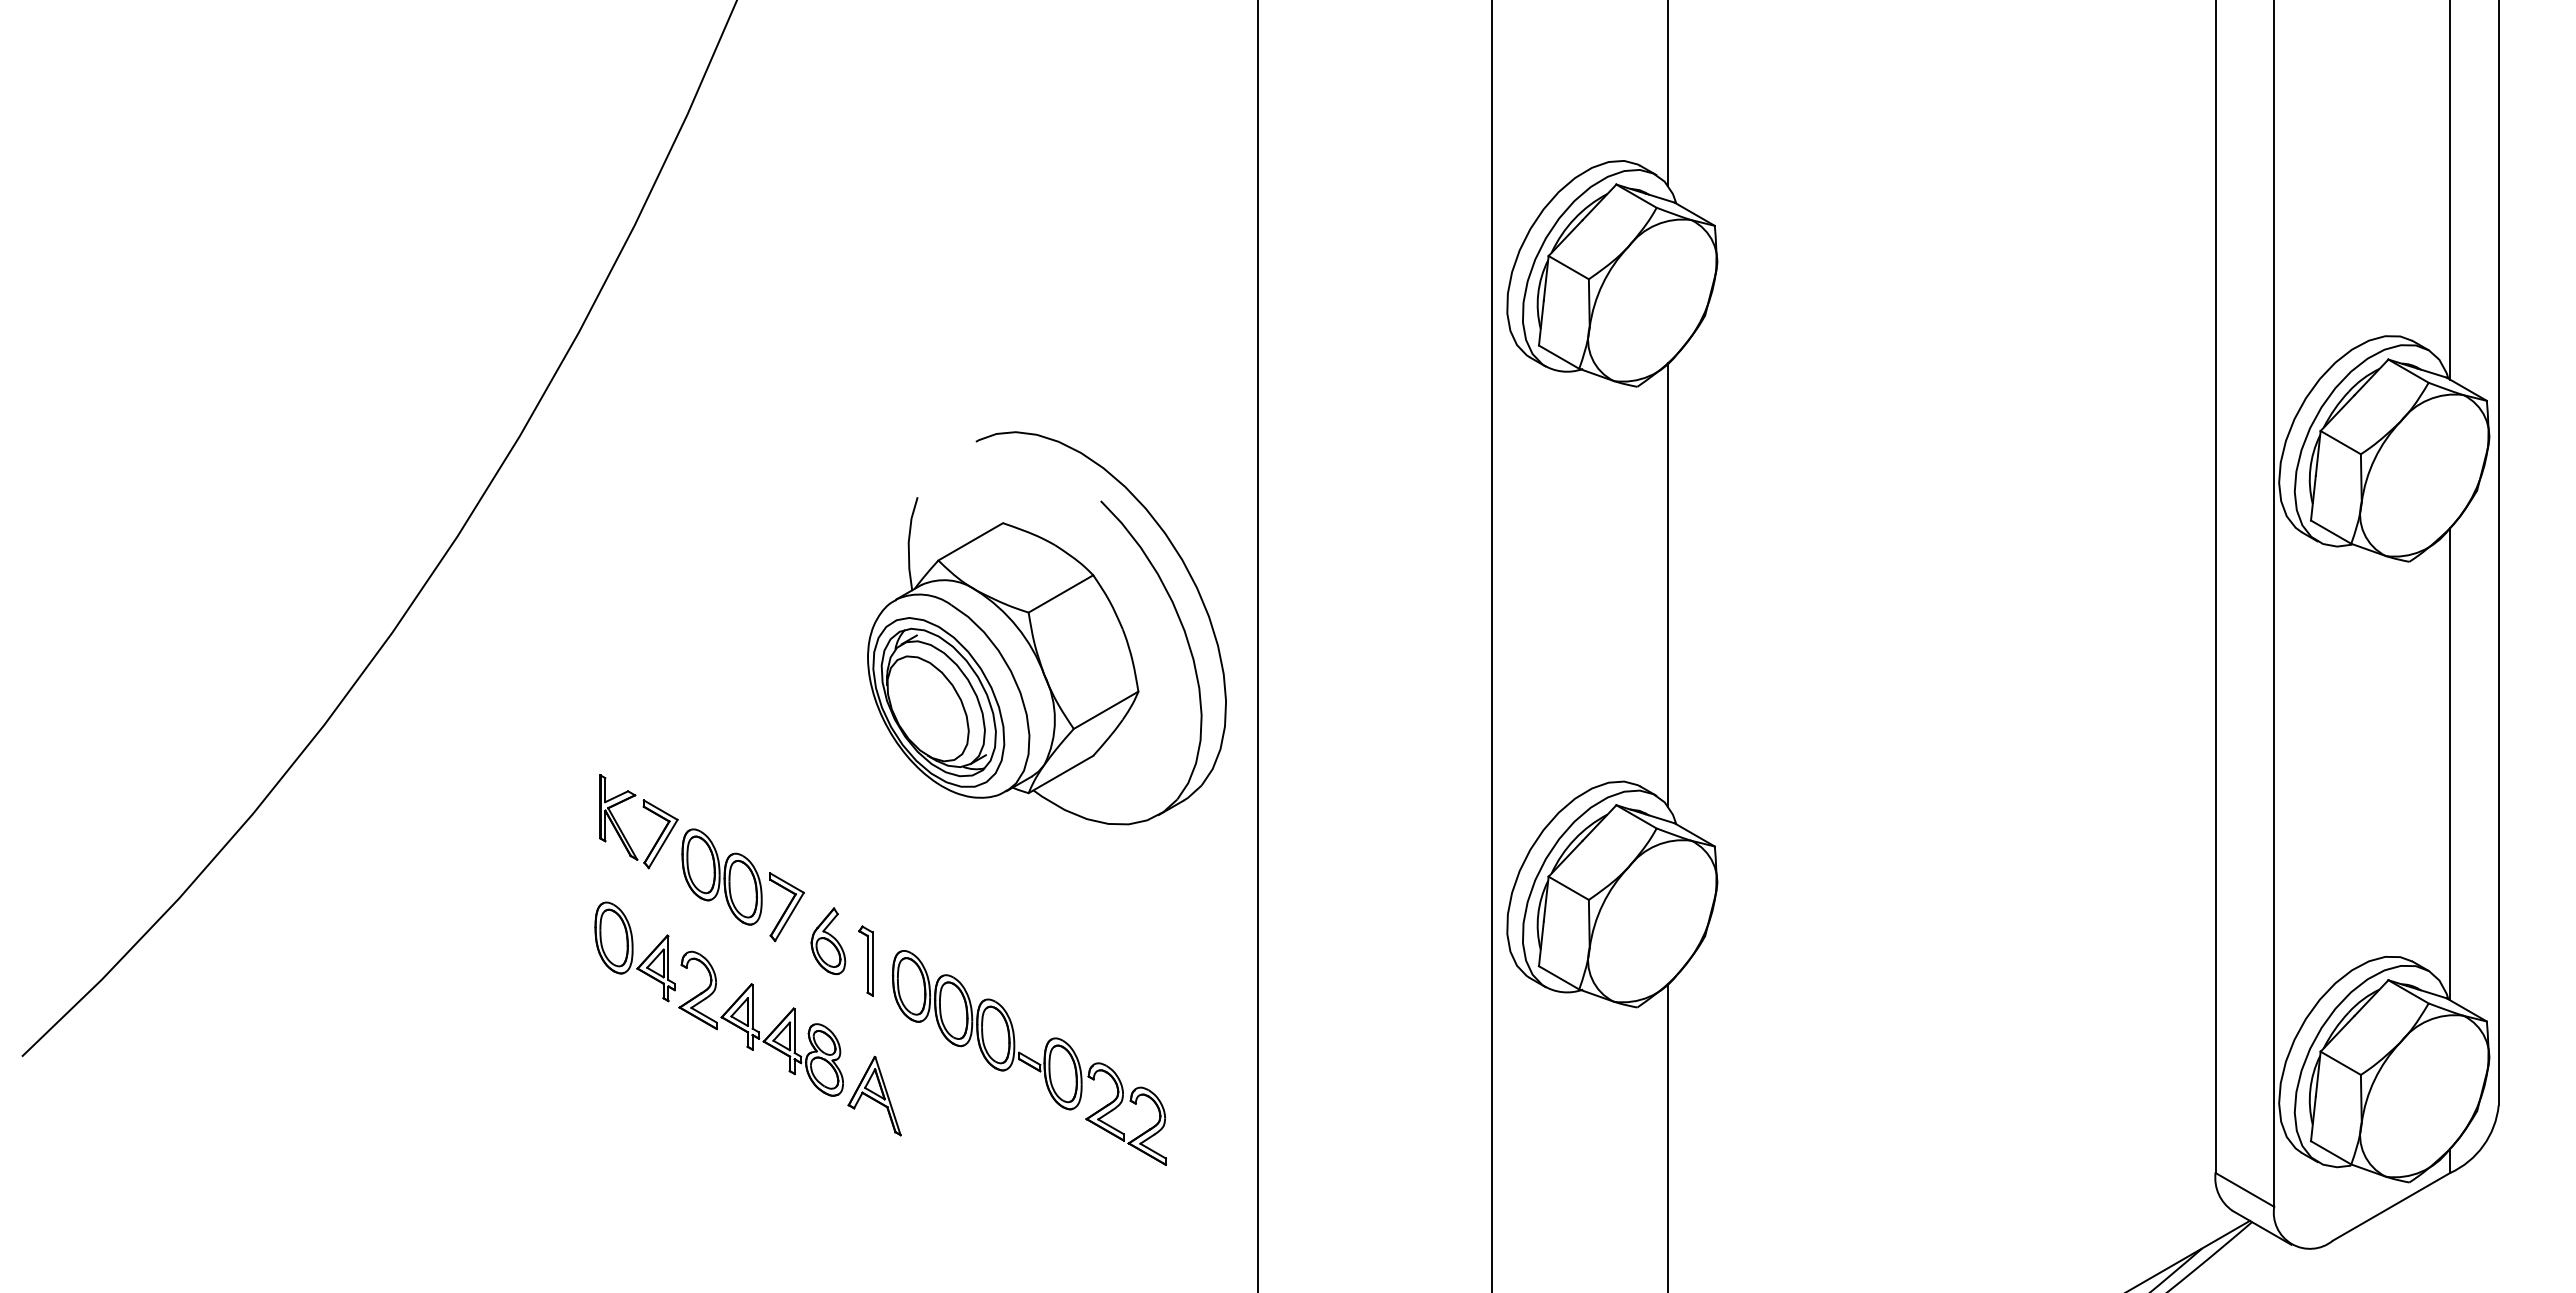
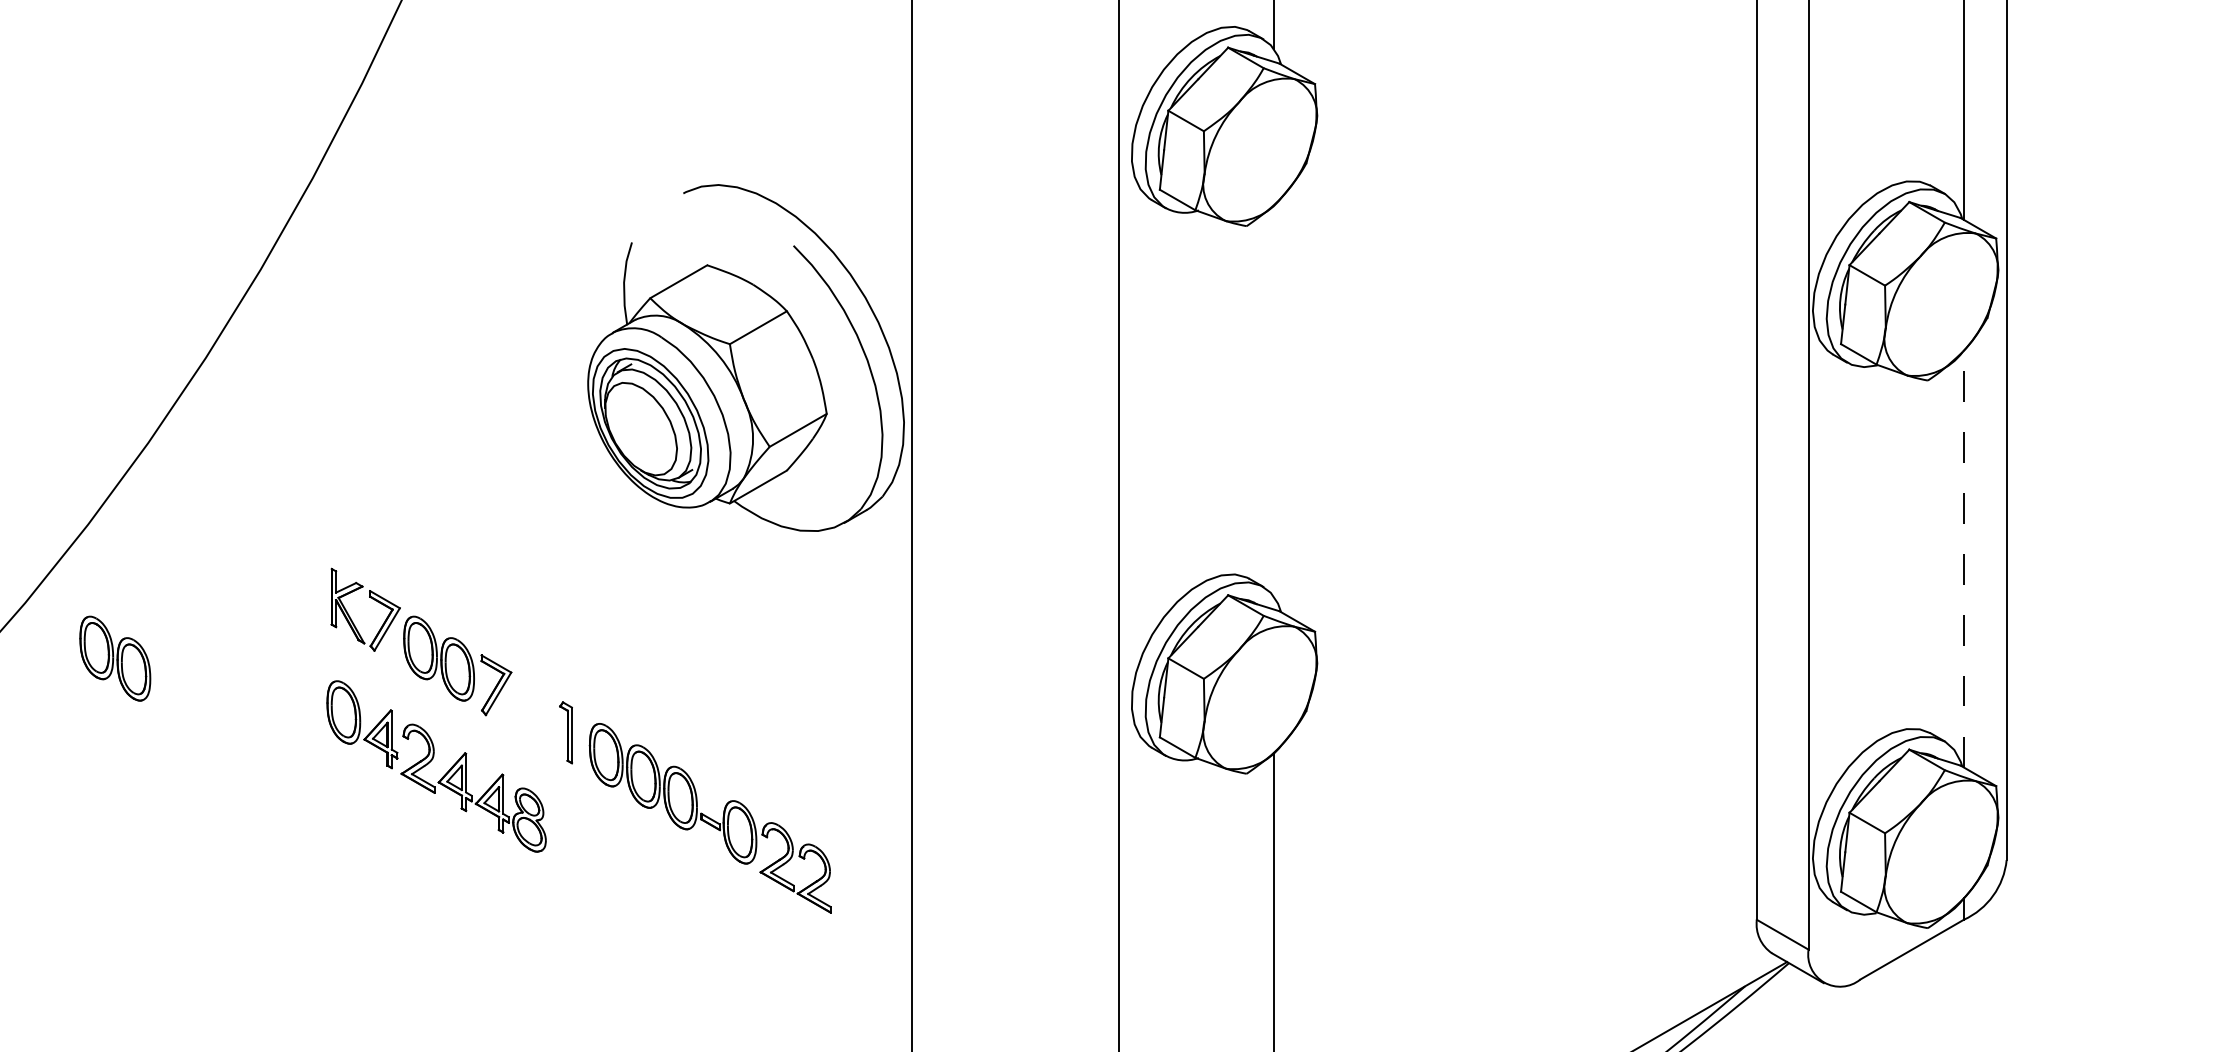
line: (1668, 584) -> (1274, 400), removed
part: (1046, 628) -> (745, 358), moved
line: (2450, 763) -> (1964, 558), solid -> dashed
part: (354, 876) -> (114, 658), added
part: (828, 941) -> (533, 715), removed
part: (874, 1095) -> (573, 851), removed

